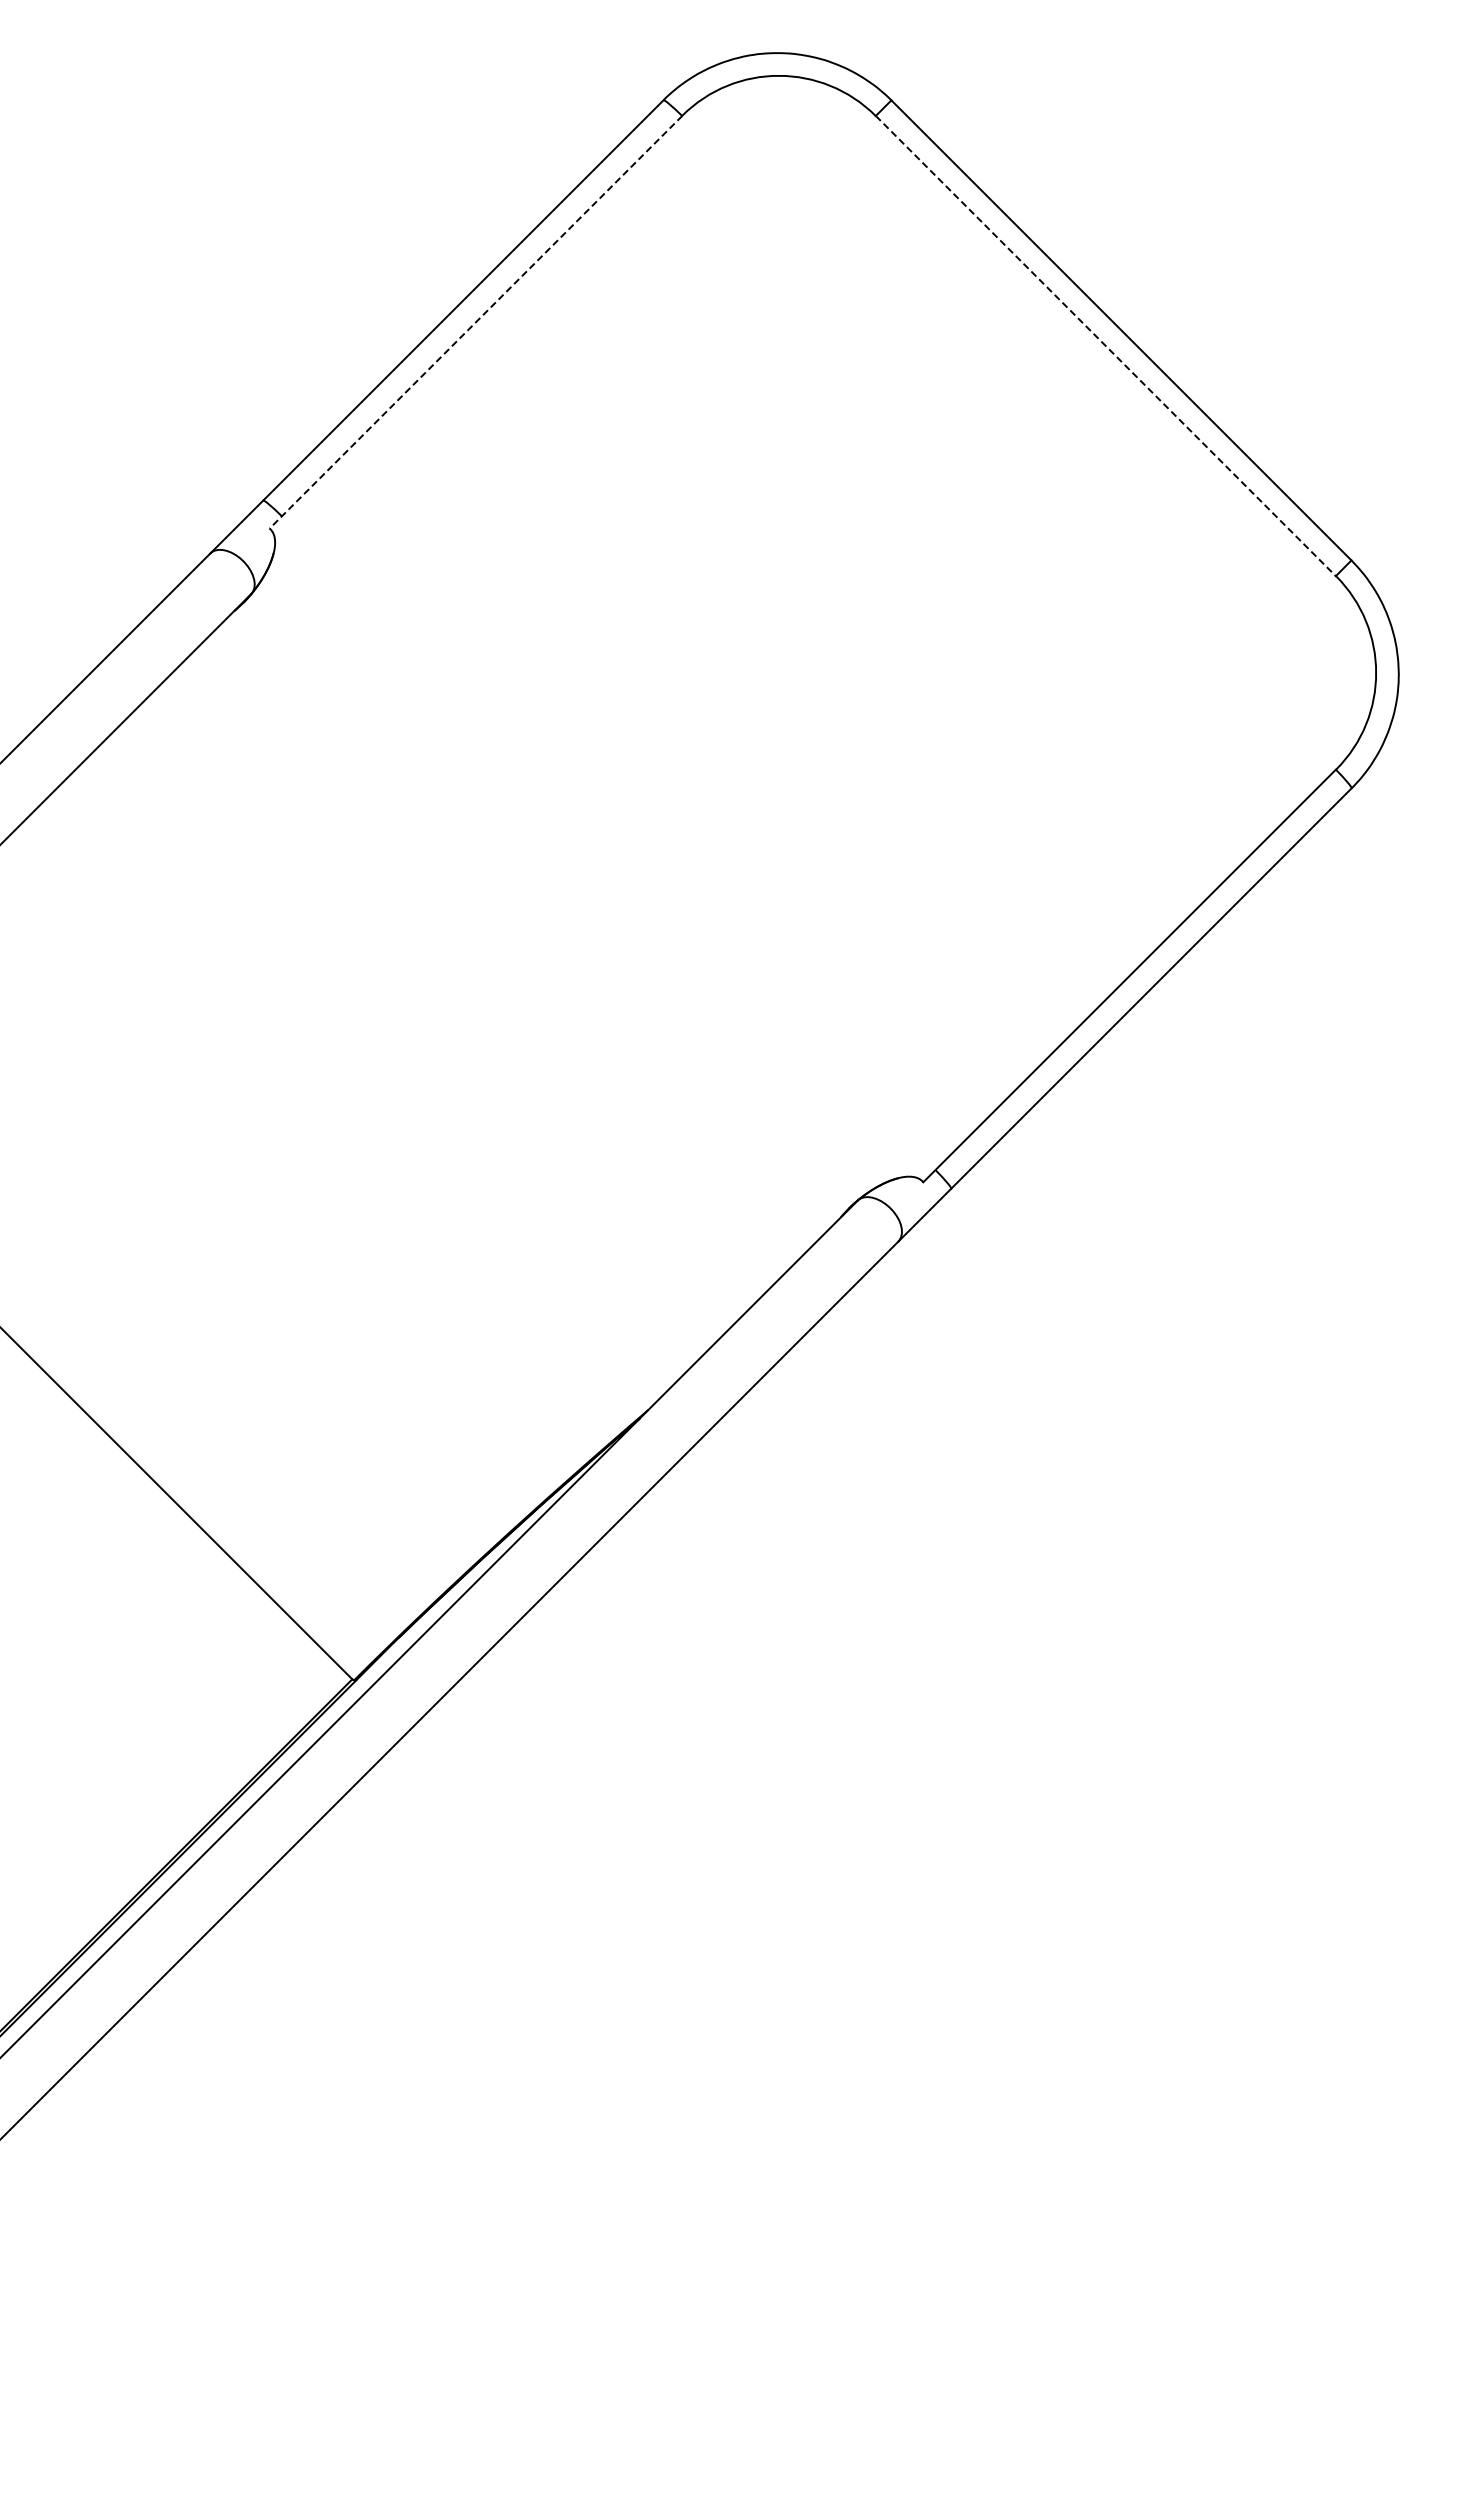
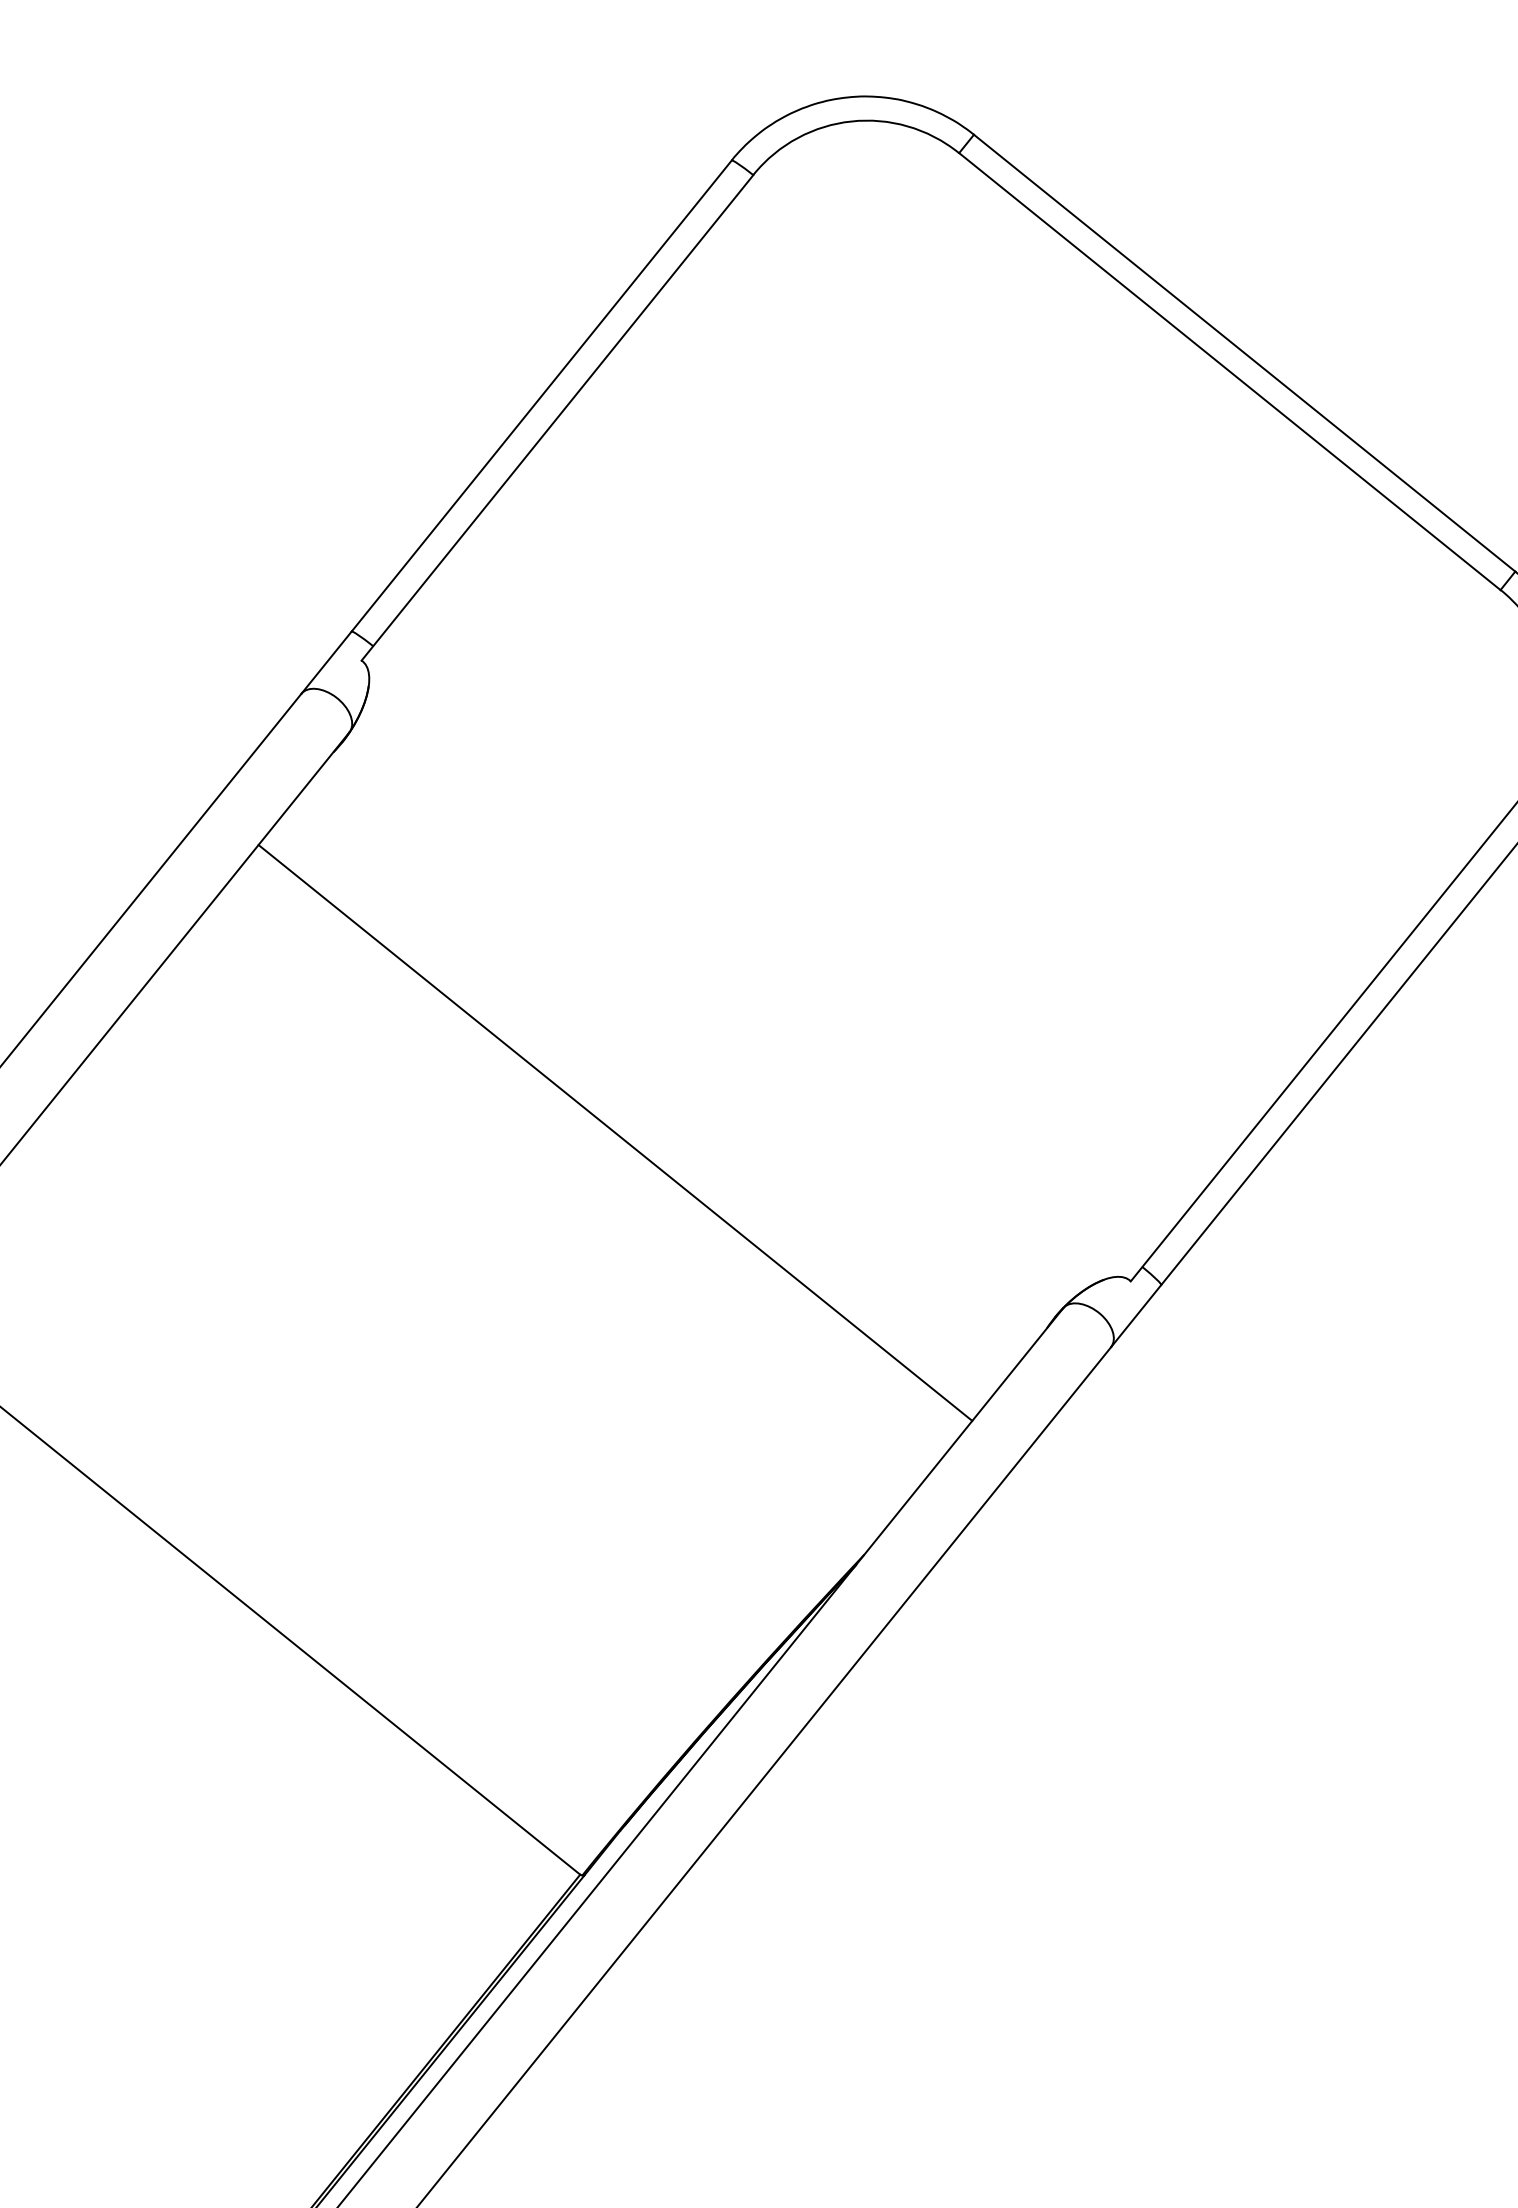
line: (476, 322) -> (558, 418), dashed -> solid
line: (1106, 346) -> (1230, 371), dashed -> solid
line: (458, 992) -> (615, 1132), added

